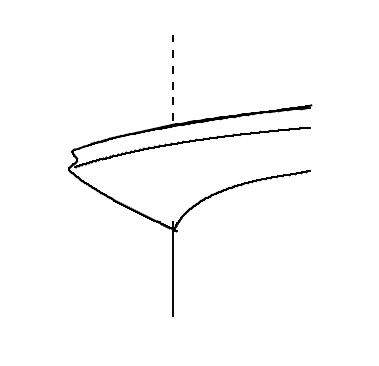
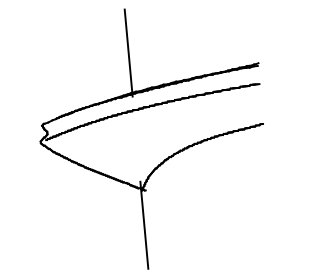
line: (172, 82) -> (128, 53), dashed -> solid

